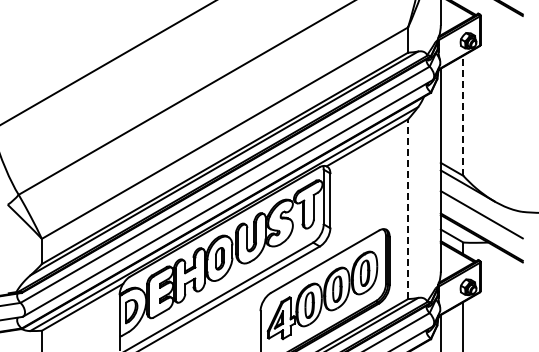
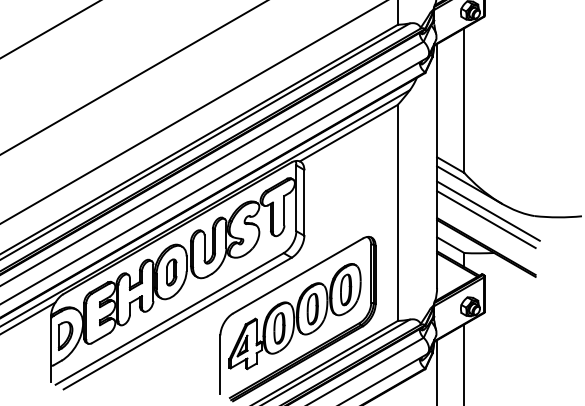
line: (463, 115) -> (464, 100), dashed -> solid
line: (483, 207) -> (488, 210), added
line: (408, 209) -> (398, 213), dashed -> solid

